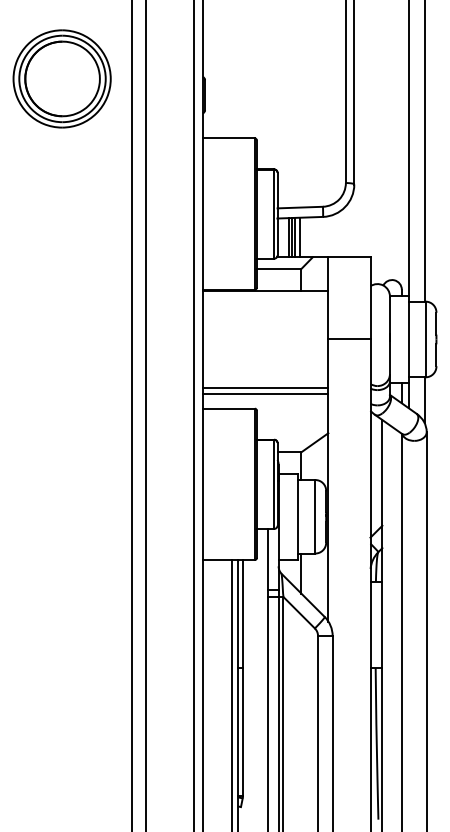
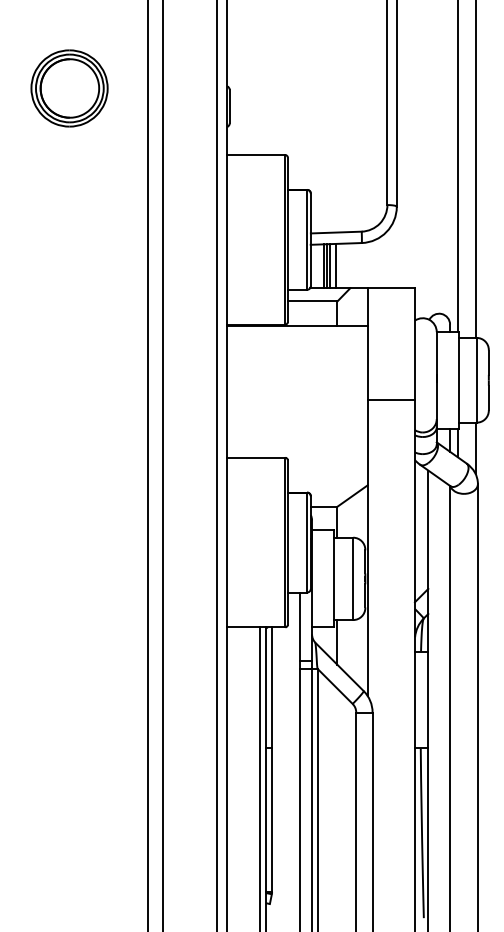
part: (62, 78) -> (69, 88), size x0.7
line: (348, 339) -> (390, 400), moved
line: (265, 387) -> (297, 434), removed
line: (265, 394) -> (297, 441), removed

